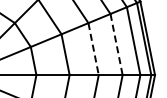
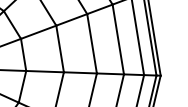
line: (116, 45) -> (118, 40), dashed -> solid
line: (93, 49) -> (91, 44), dashed -> solid

